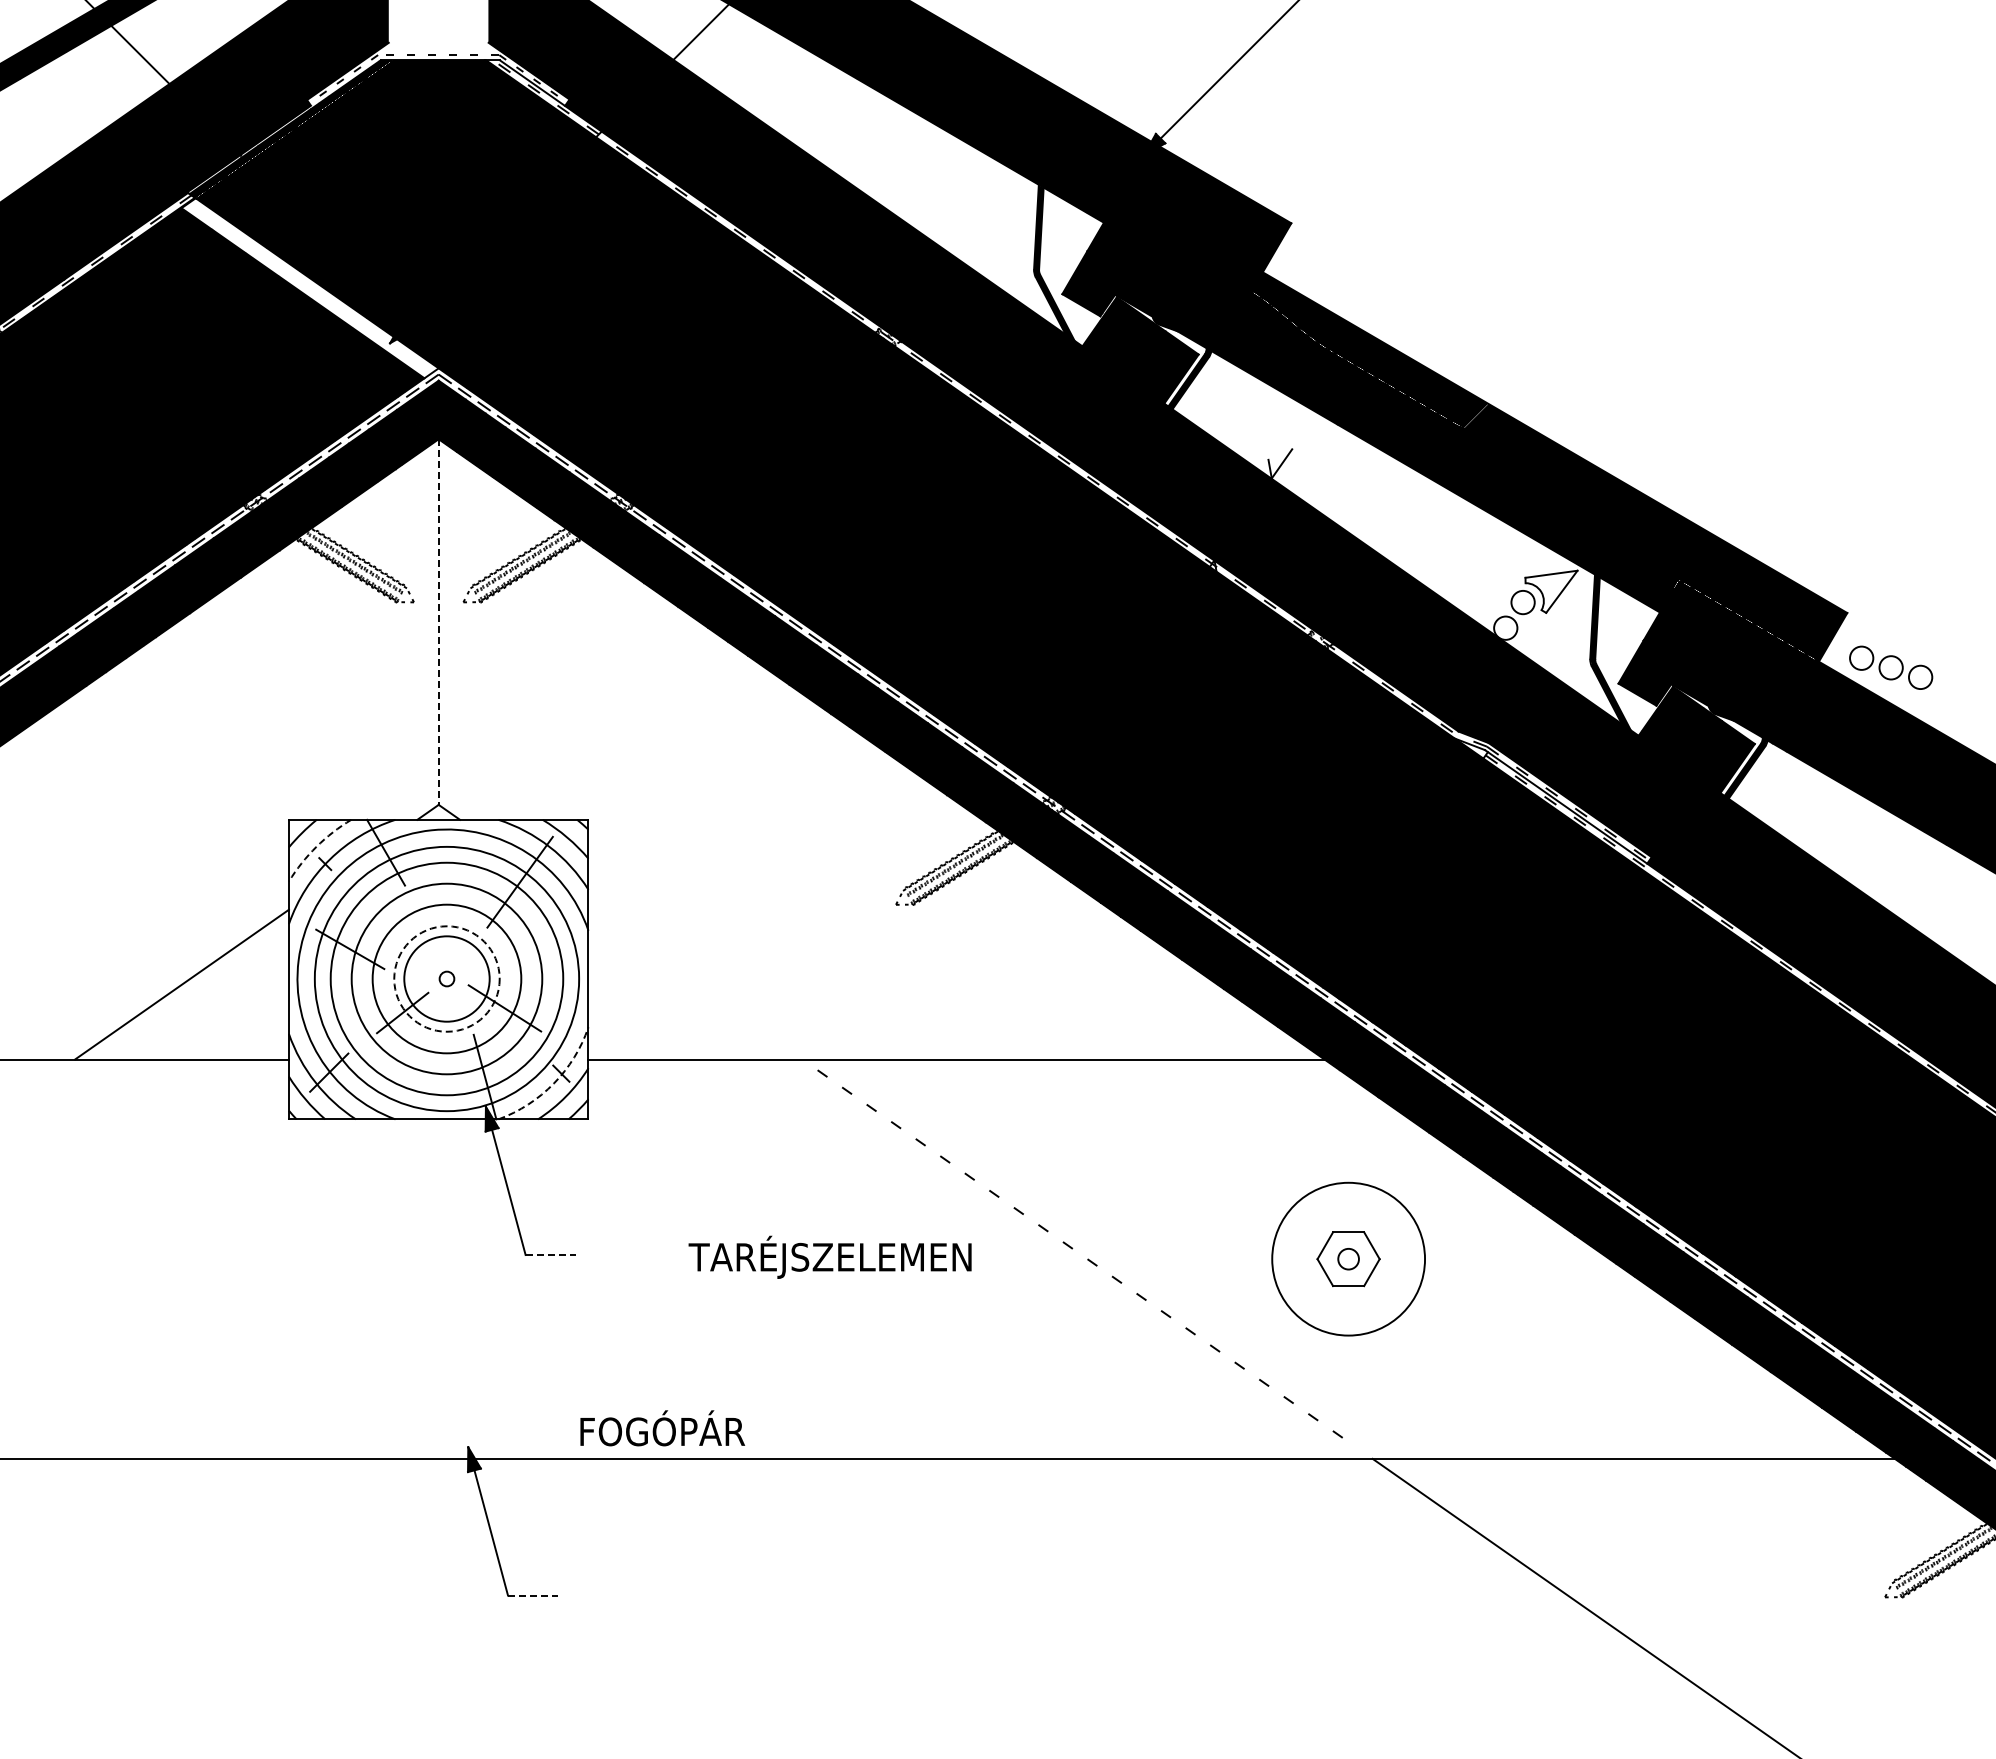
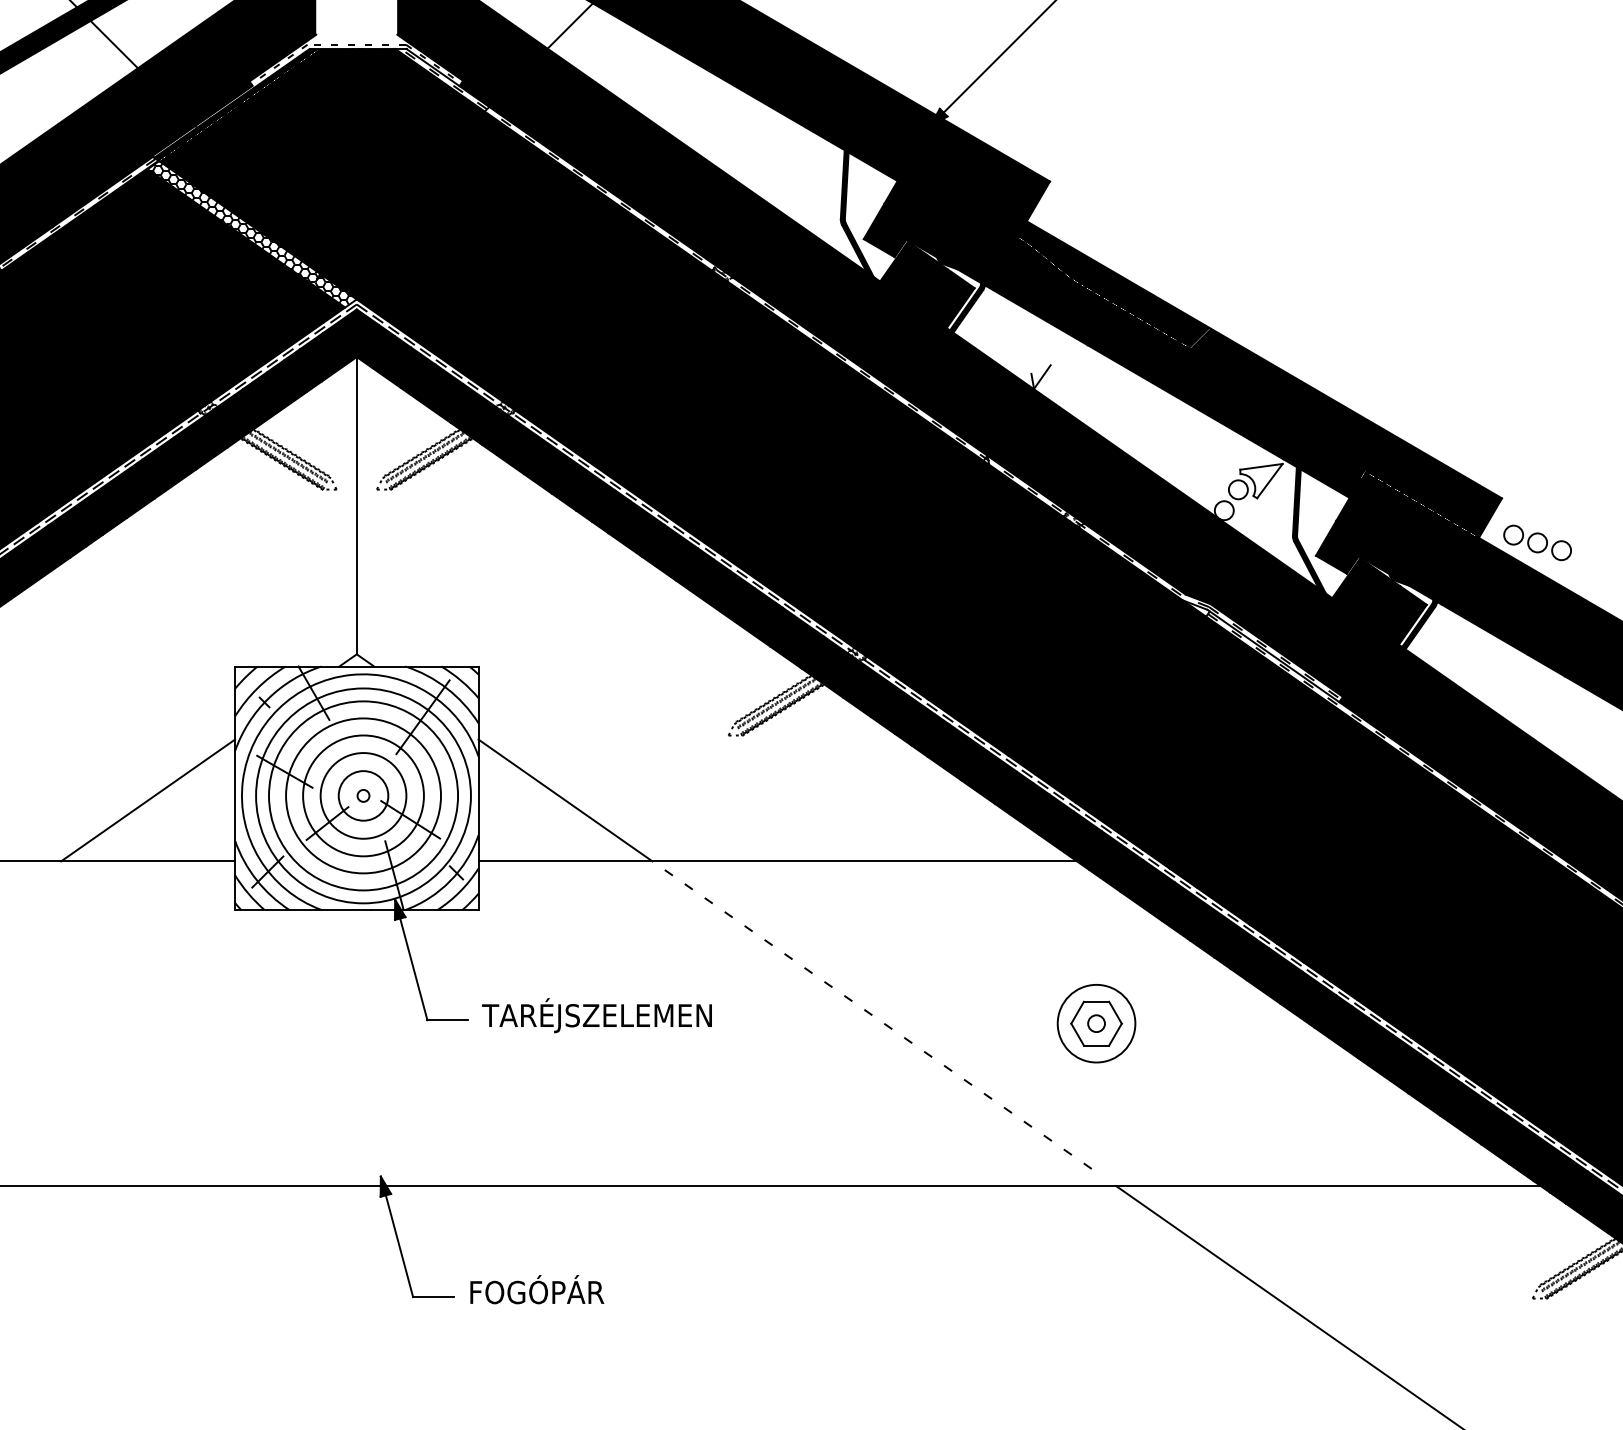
hatch: (311, 288) -> (253, 234), added
line: (438, 622) -> (356, 506), dashed -> solid
arc: (316, 846) -> (257, 688), dashed -> solid
circle: (446, 978) -> (363, 795), dashed -> solid
circle: (446, 978) -> (363, 795), size x0.71
line: (695, 984) -> (565, 800), added
arc: (553, 1083) -> (450, 880), dashed -> solid
line: (550, 1254) -> (447, 1019), dashed -> solid
text: (829, 1256) -> (596, 1014), moved
circle: (1348, 1258) -> (1096, 1023), size x0.62
text: (662, 1428) -> (537, 1289), moved
line: (532, 1595) -> (433, 1297), dashed -> solid

